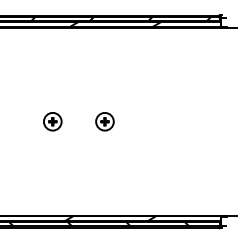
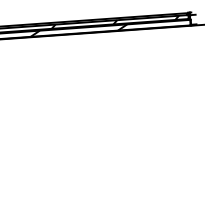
part: (52, 121) -> (20, 137), removed
part: (104, 121) -> (74, 133), removed

